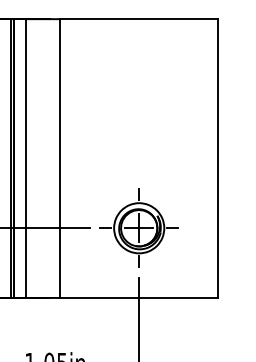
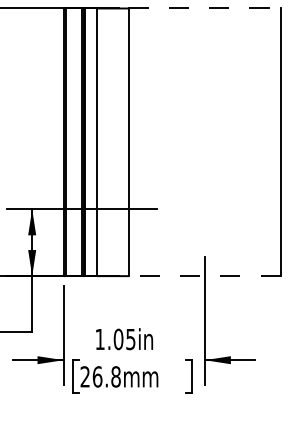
line: (138, 19) -> (204, 8), solid -> dashed
part: (138, 228) -> (204, 209), removed
line: (138, 298) -> (204, 276), solid -> dashed

